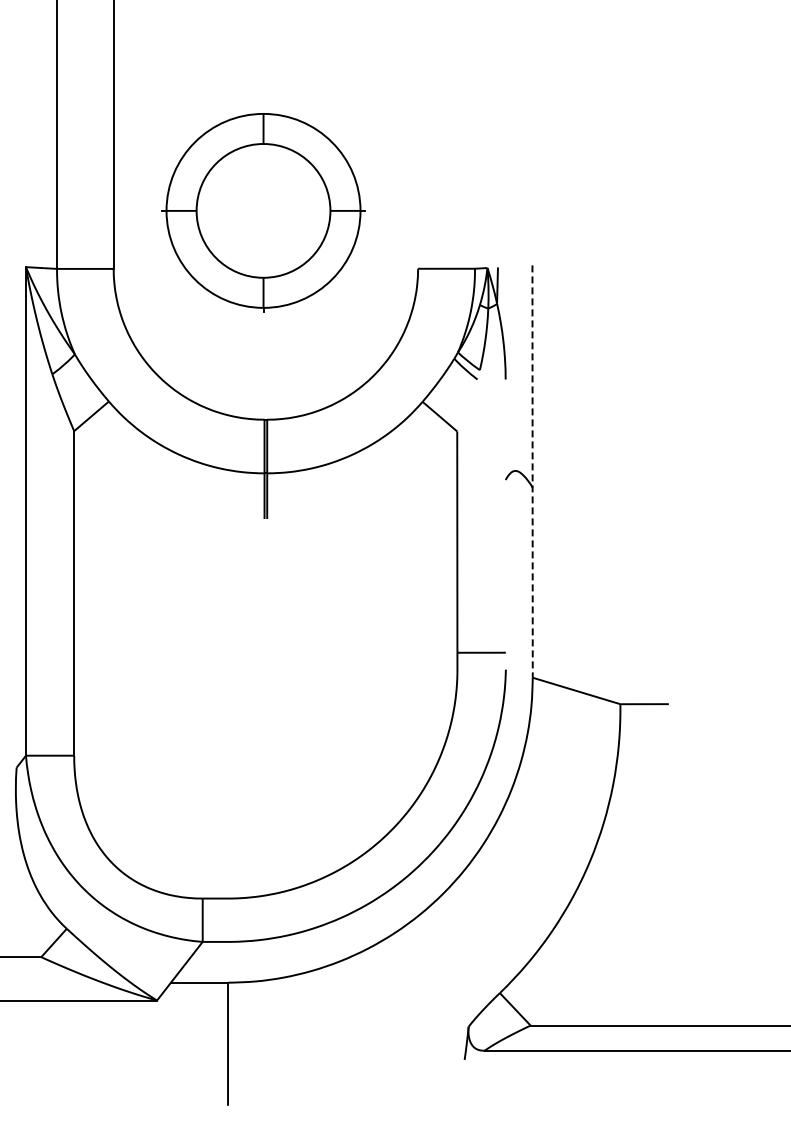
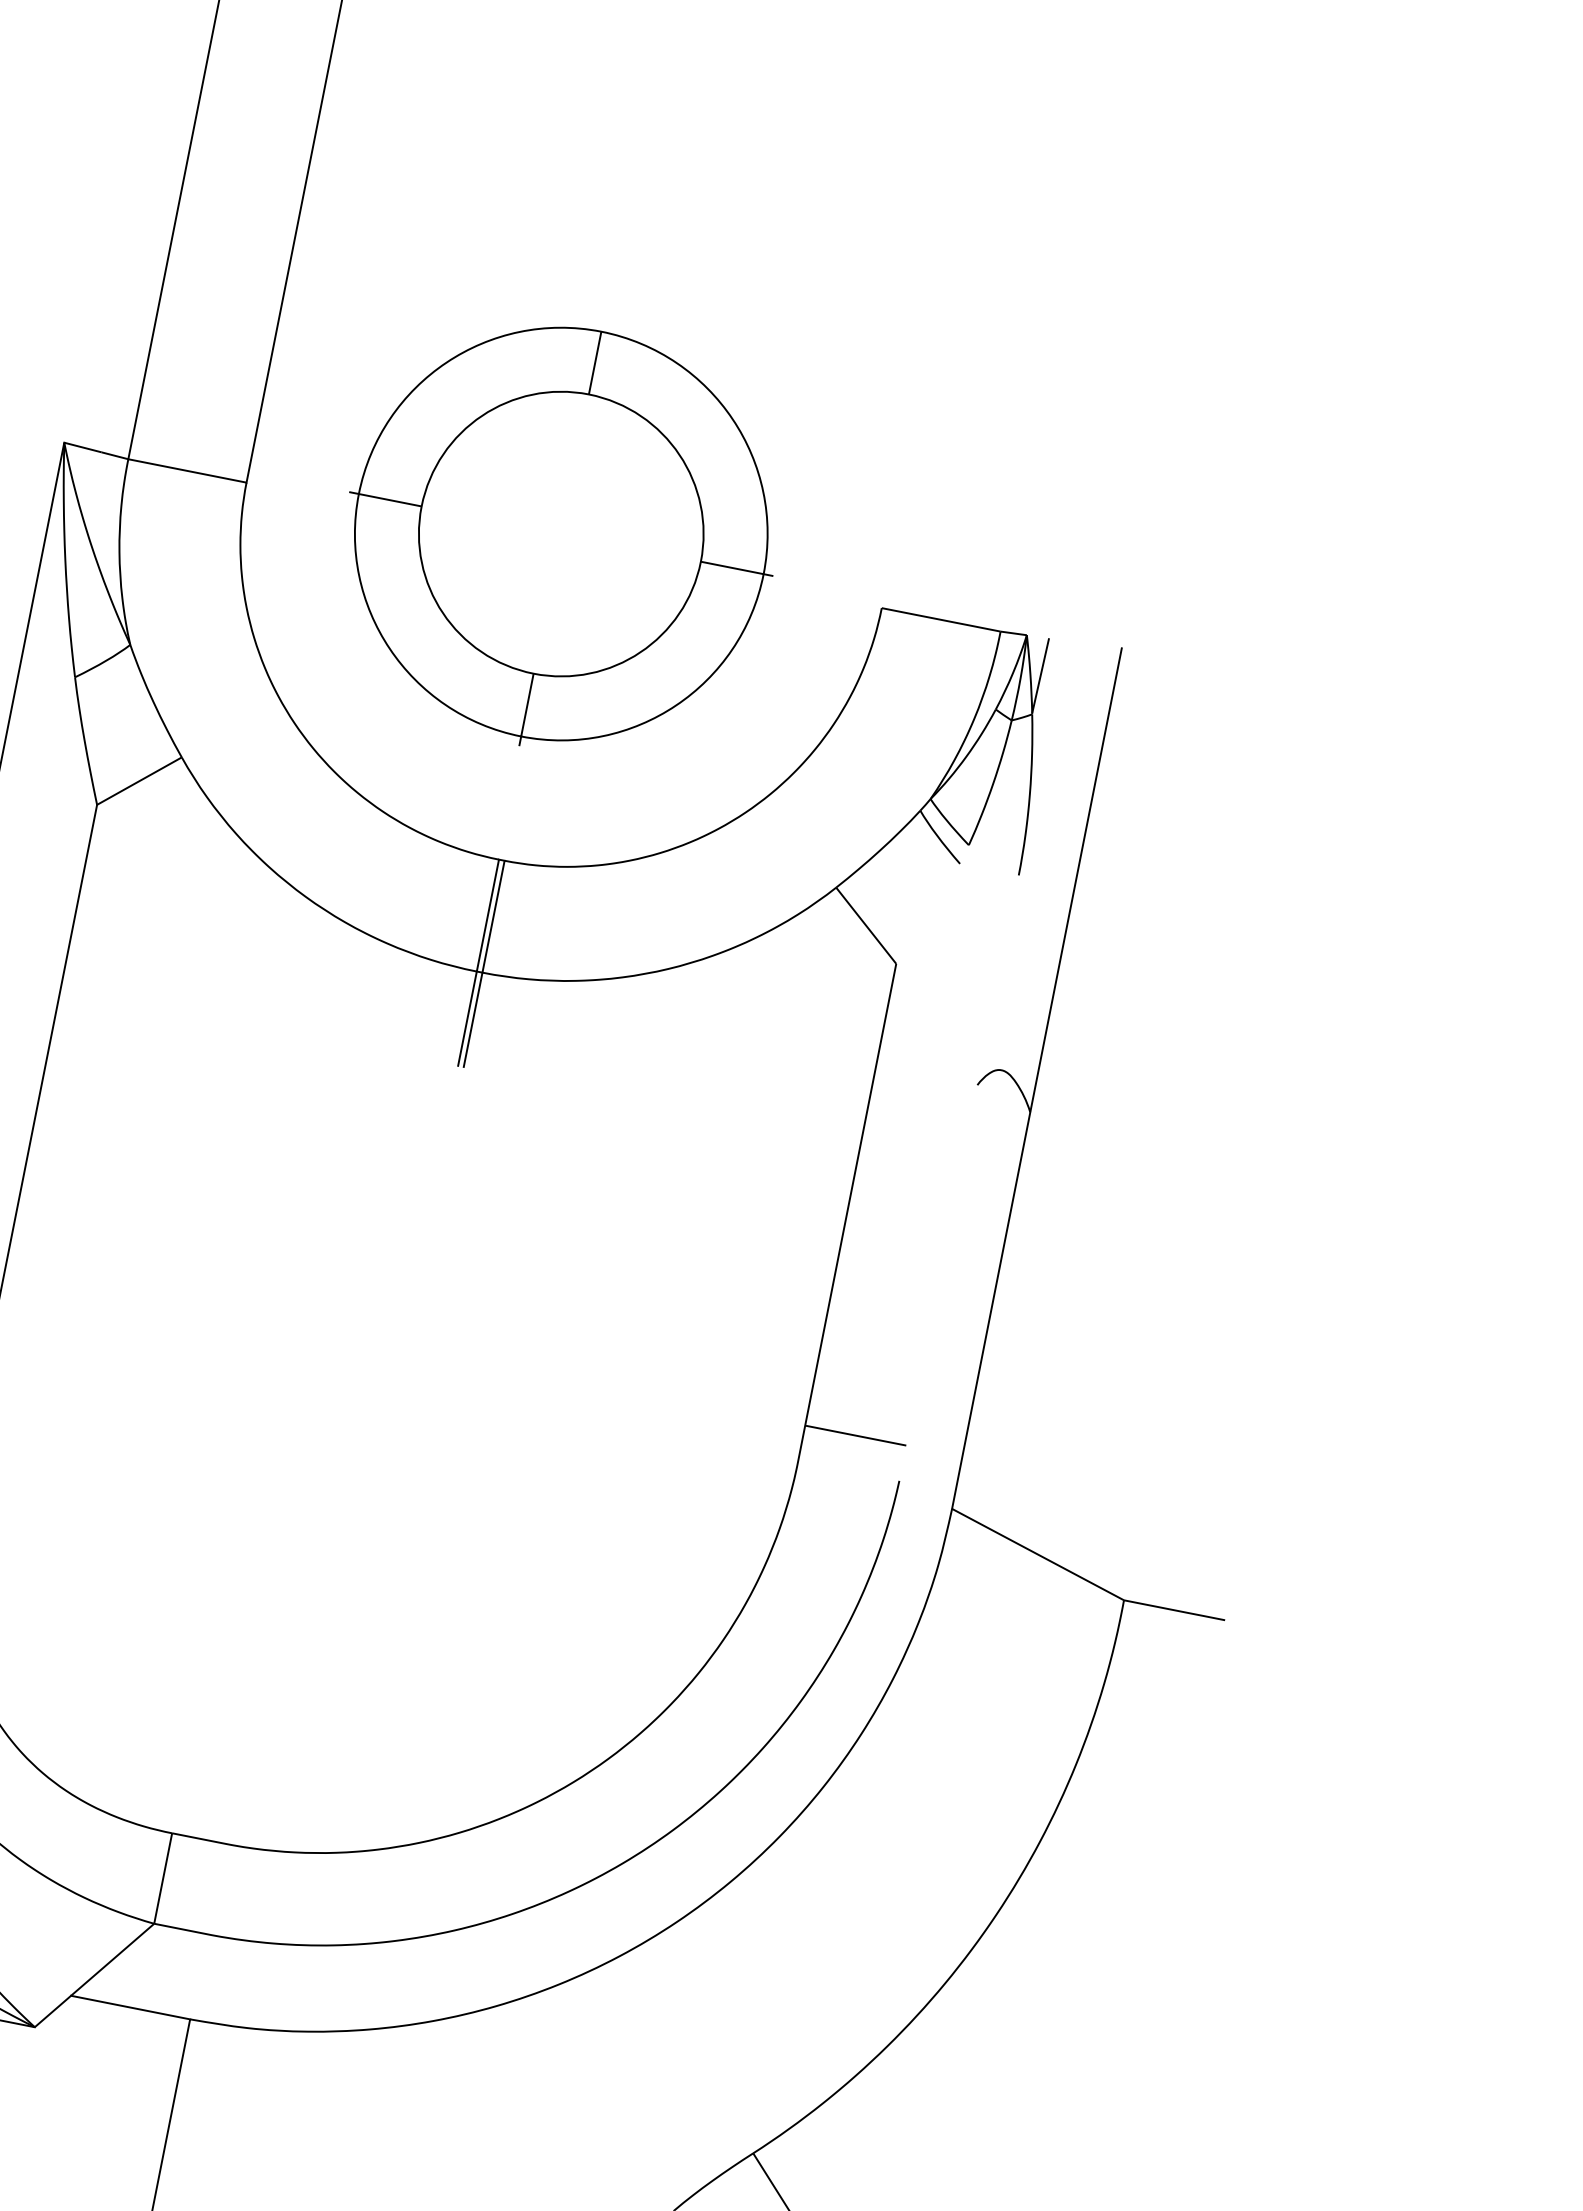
part: (263, 212) -> (560, 537), moved
line: (532, 472) -> (1036, 1080), dashed -> solid

